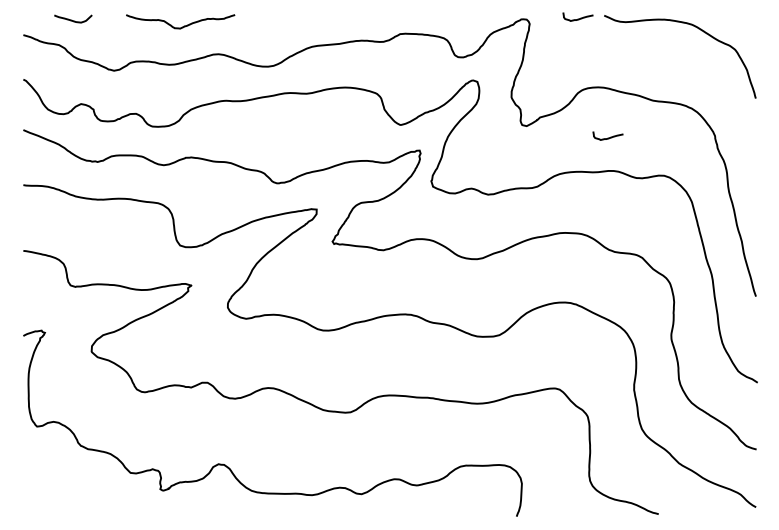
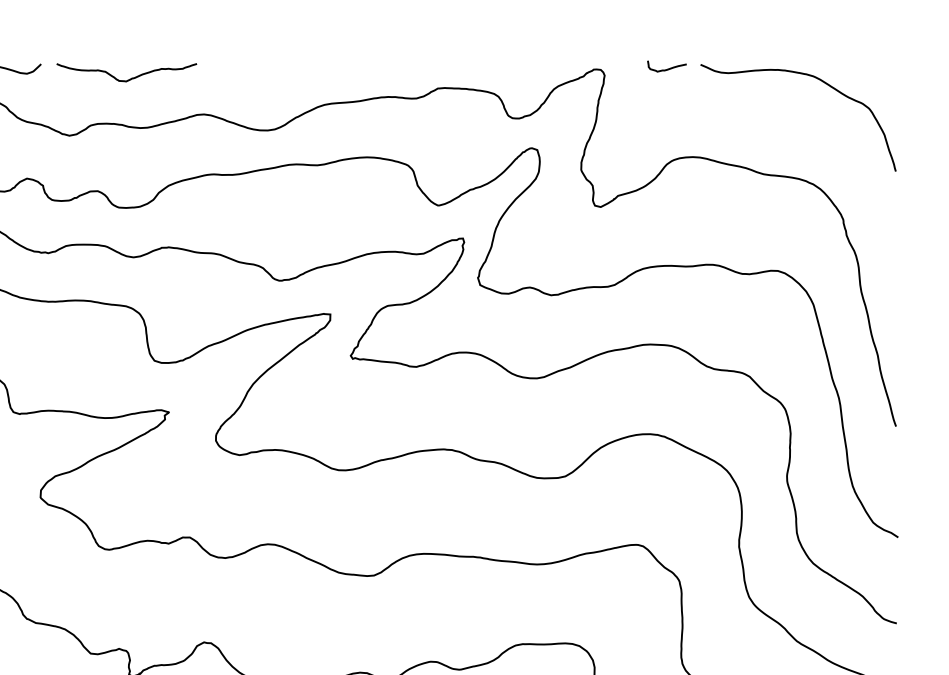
curve: (182, 26) -> (129, 78), moved
curve: (607, 137) -> (704, 221), removed

